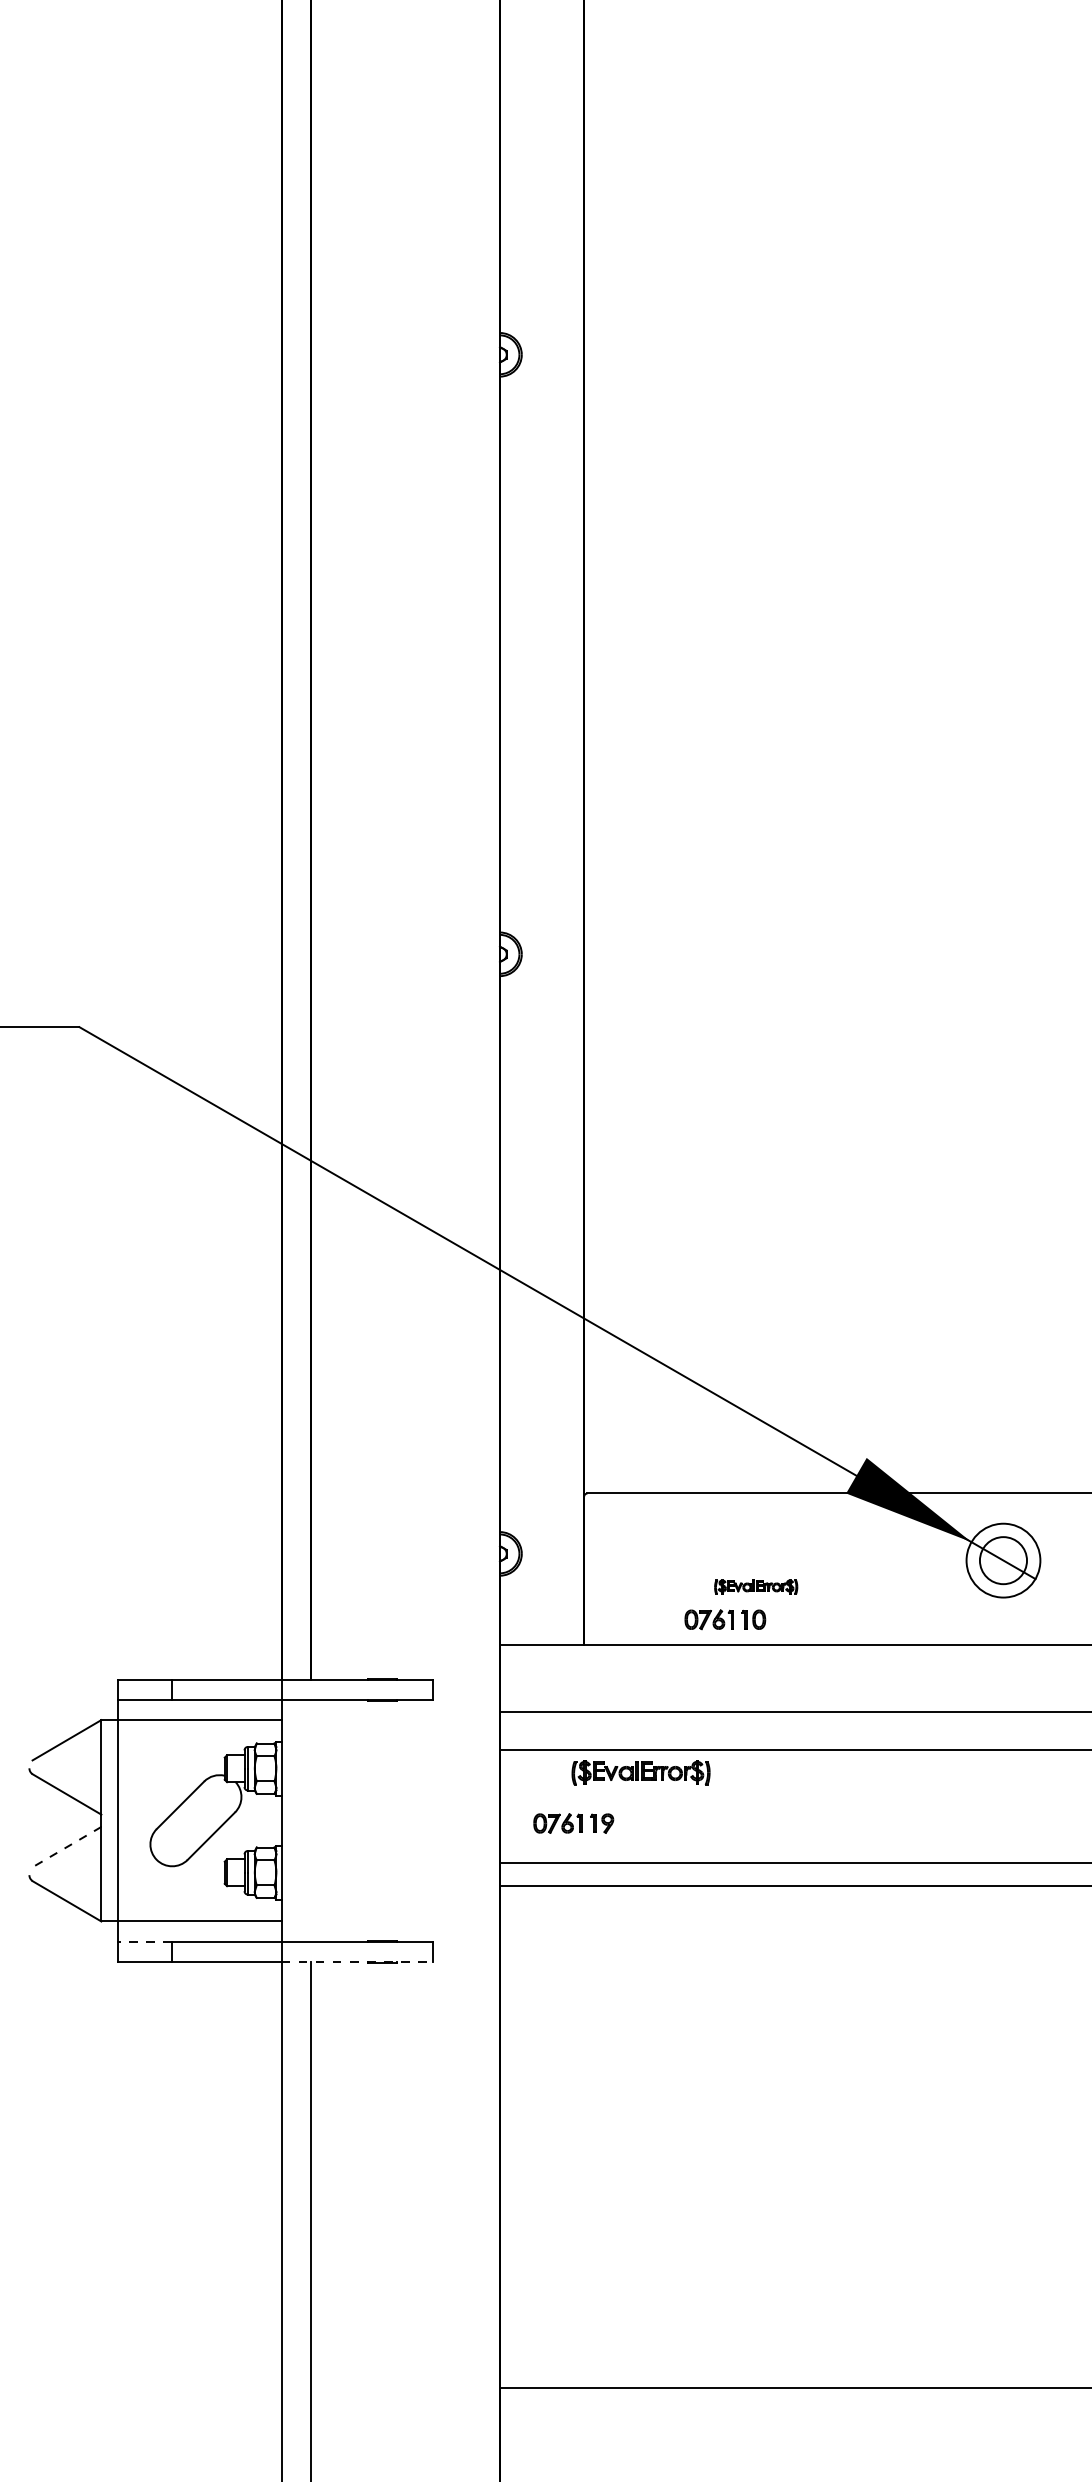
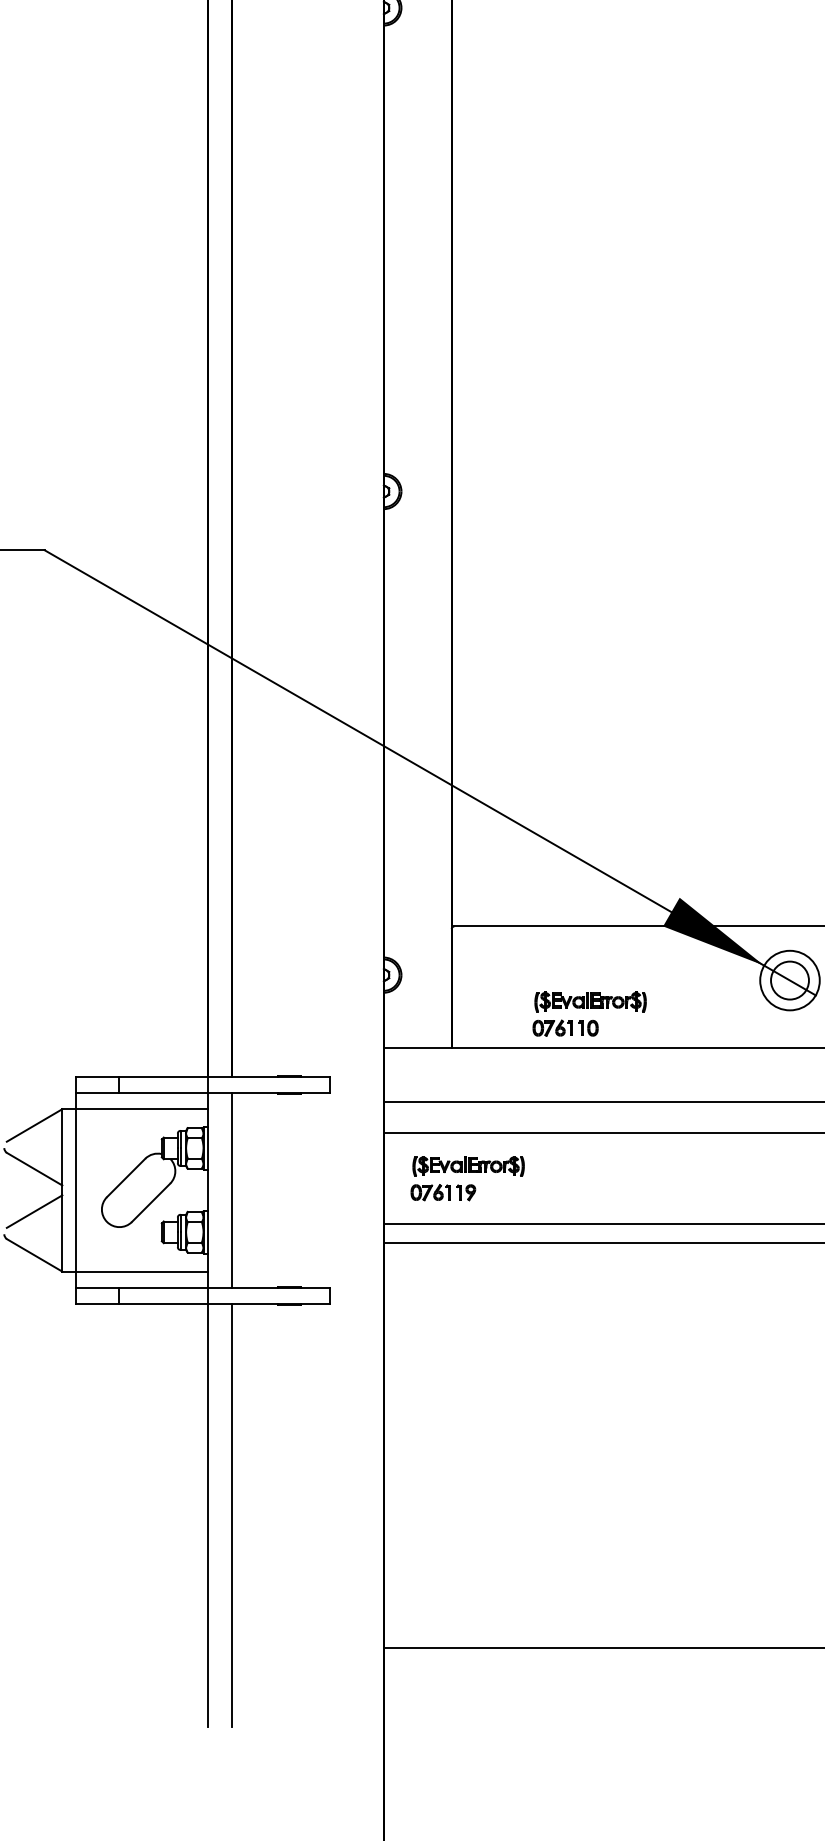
part: (755, 1586) -> (589, 1001), size x1.67
part: (640, 1772) -> (468, 1165), moved
line: (311, 1820) -> (231, 1190), added
line: (66, 1847) -> (34, 1211), dashed -> solid
line: (145, 1941) -> (97, 1287), dashed -> solid
line: (357, 1961) -> (268, 1303), dashed -> solid

